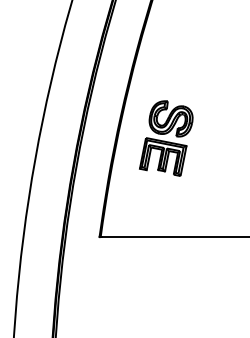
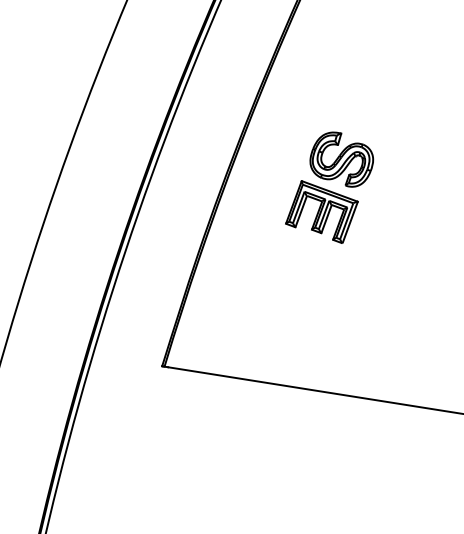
part: (166, 138) -> (330, 186), size x0.7

